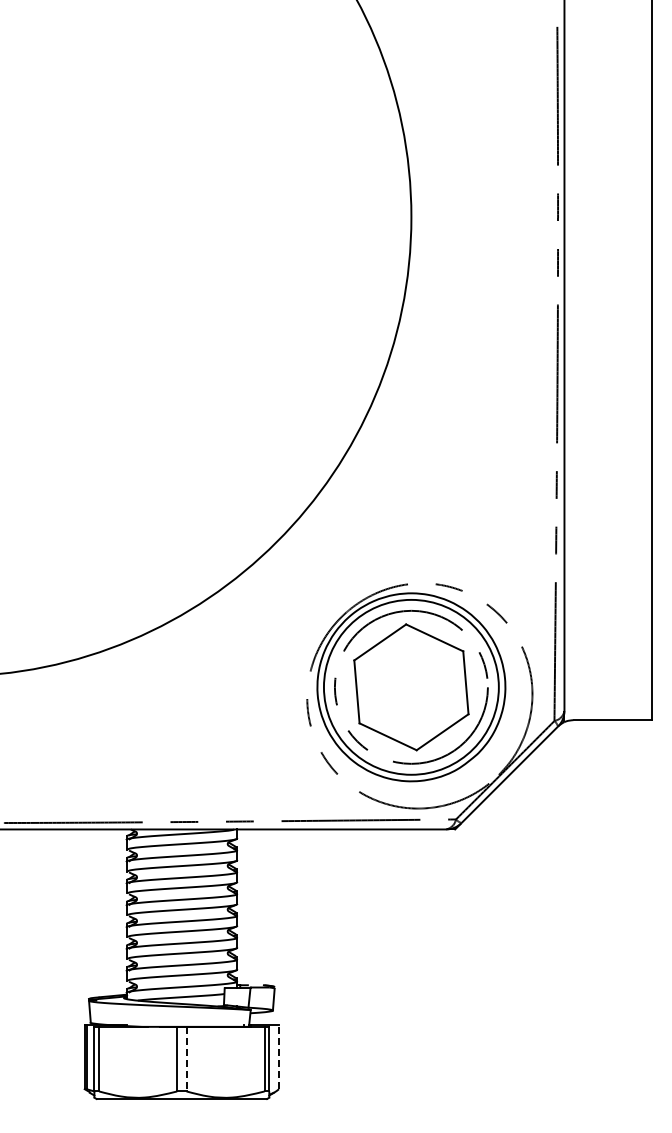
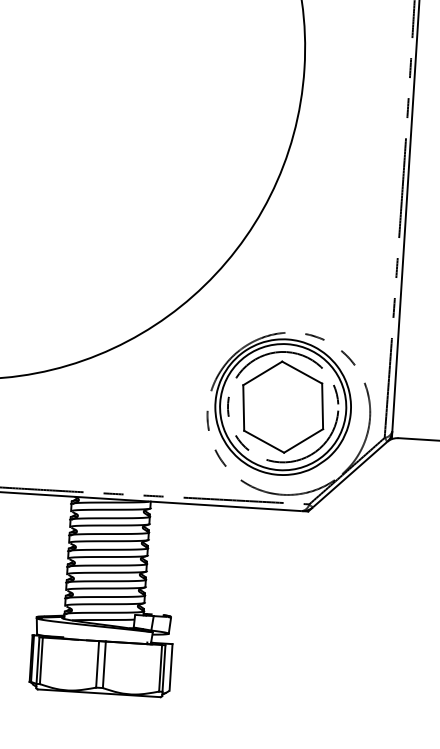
line: (278, 1056) -> (170, 667), dashed -> solid
line: (186, 1059) -> (104, 665), dashed -> solid

